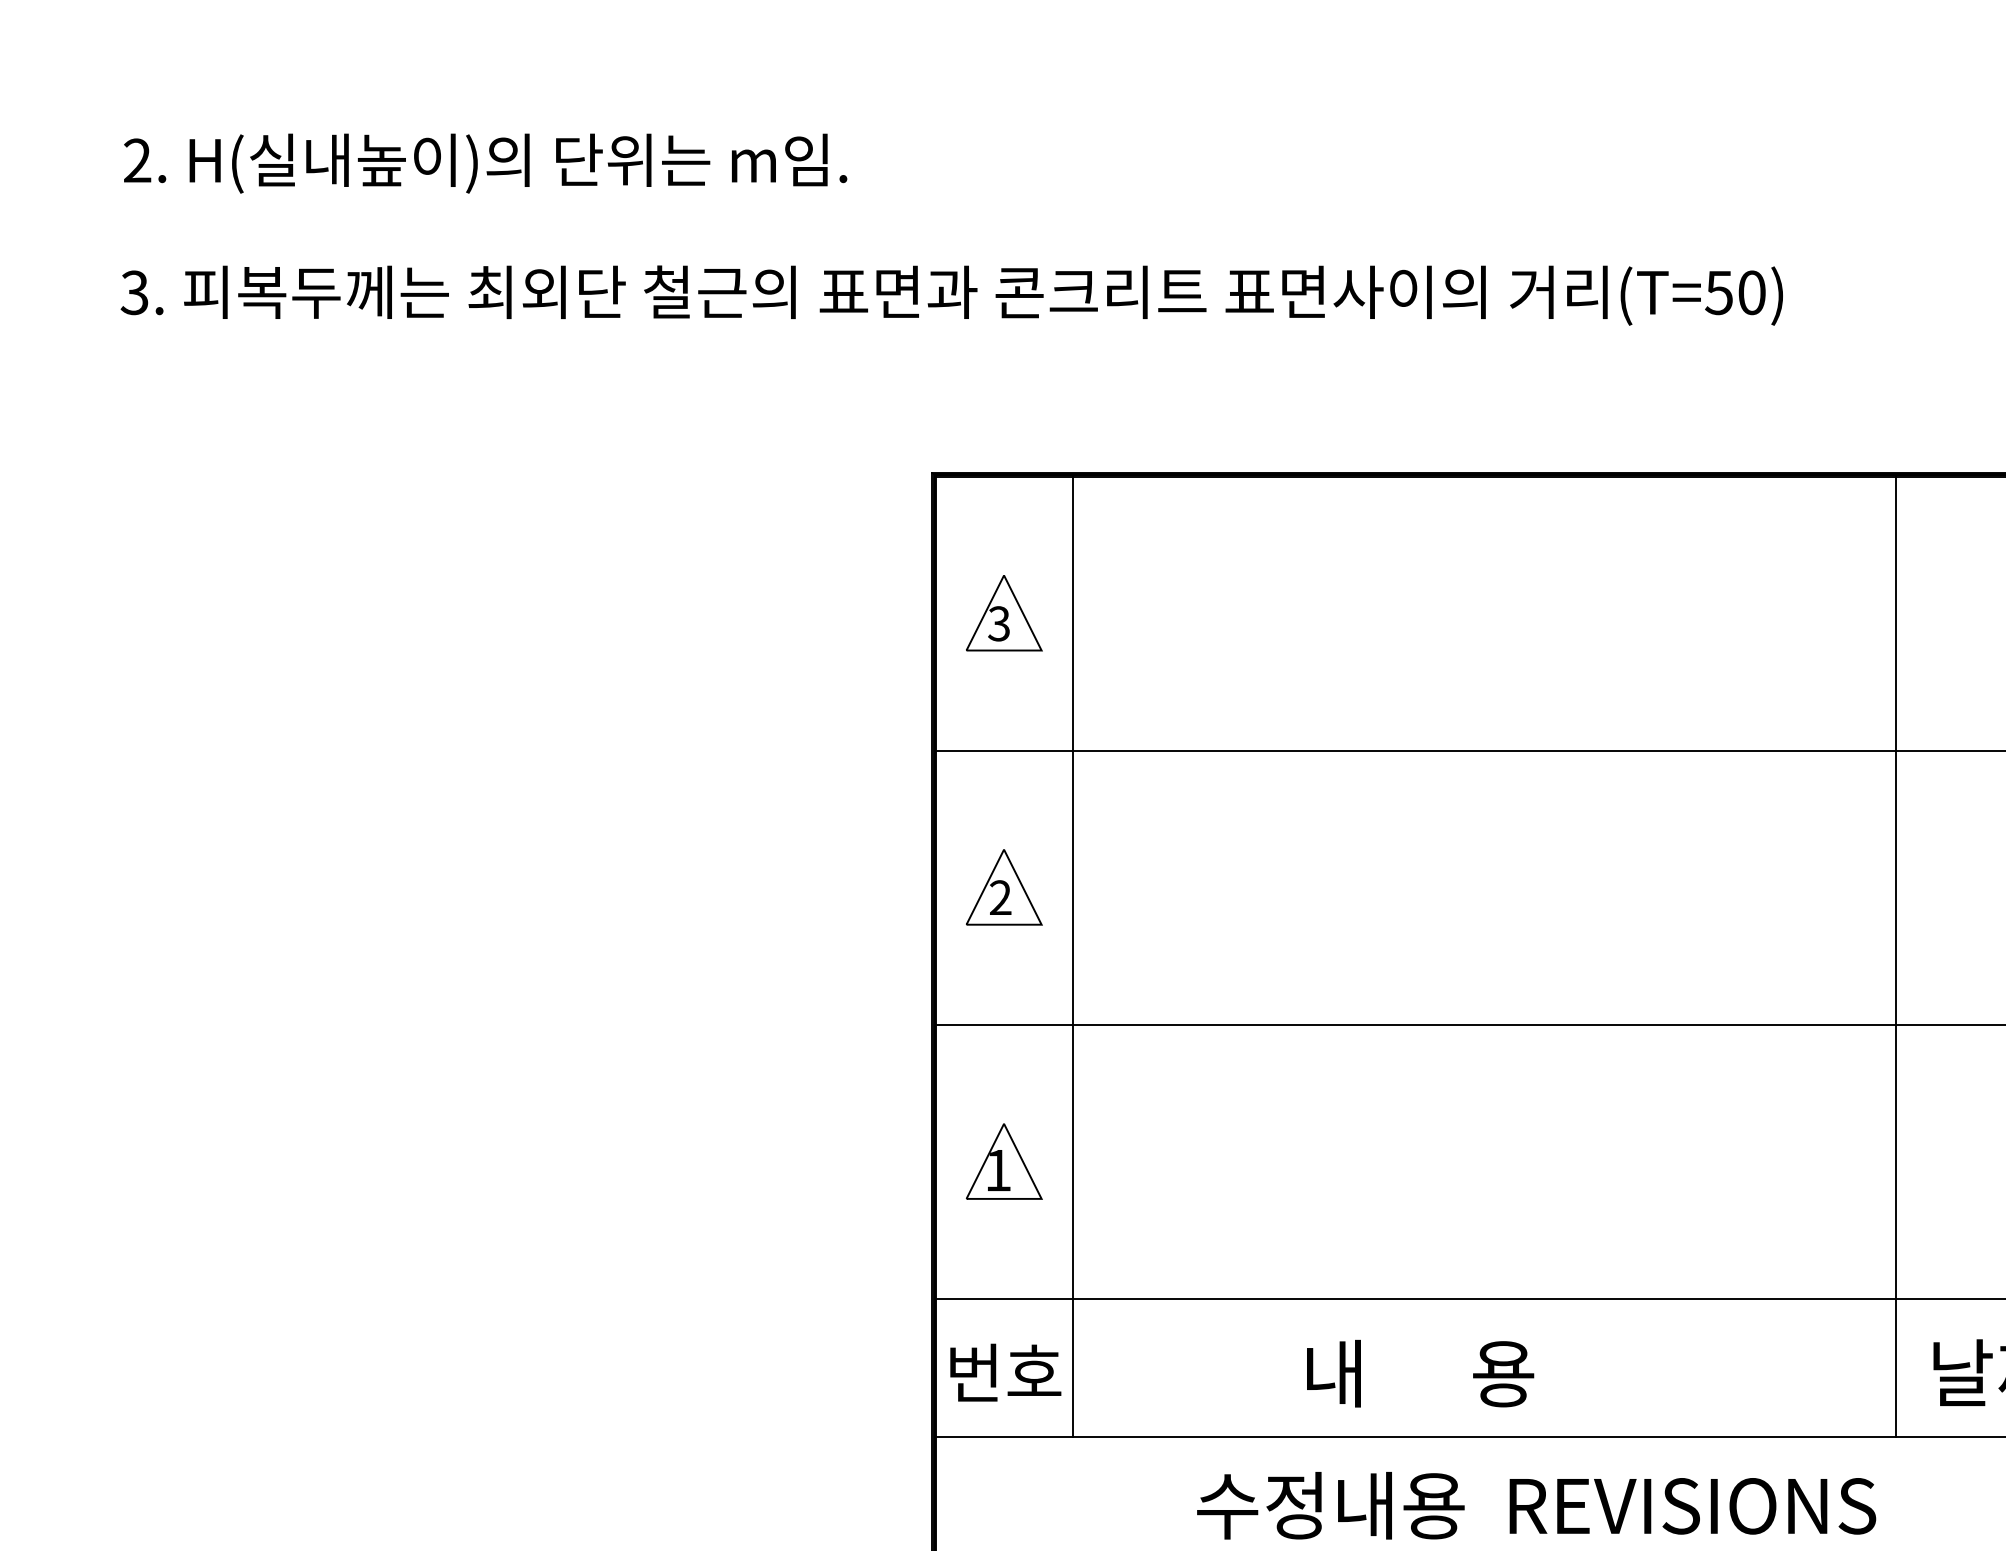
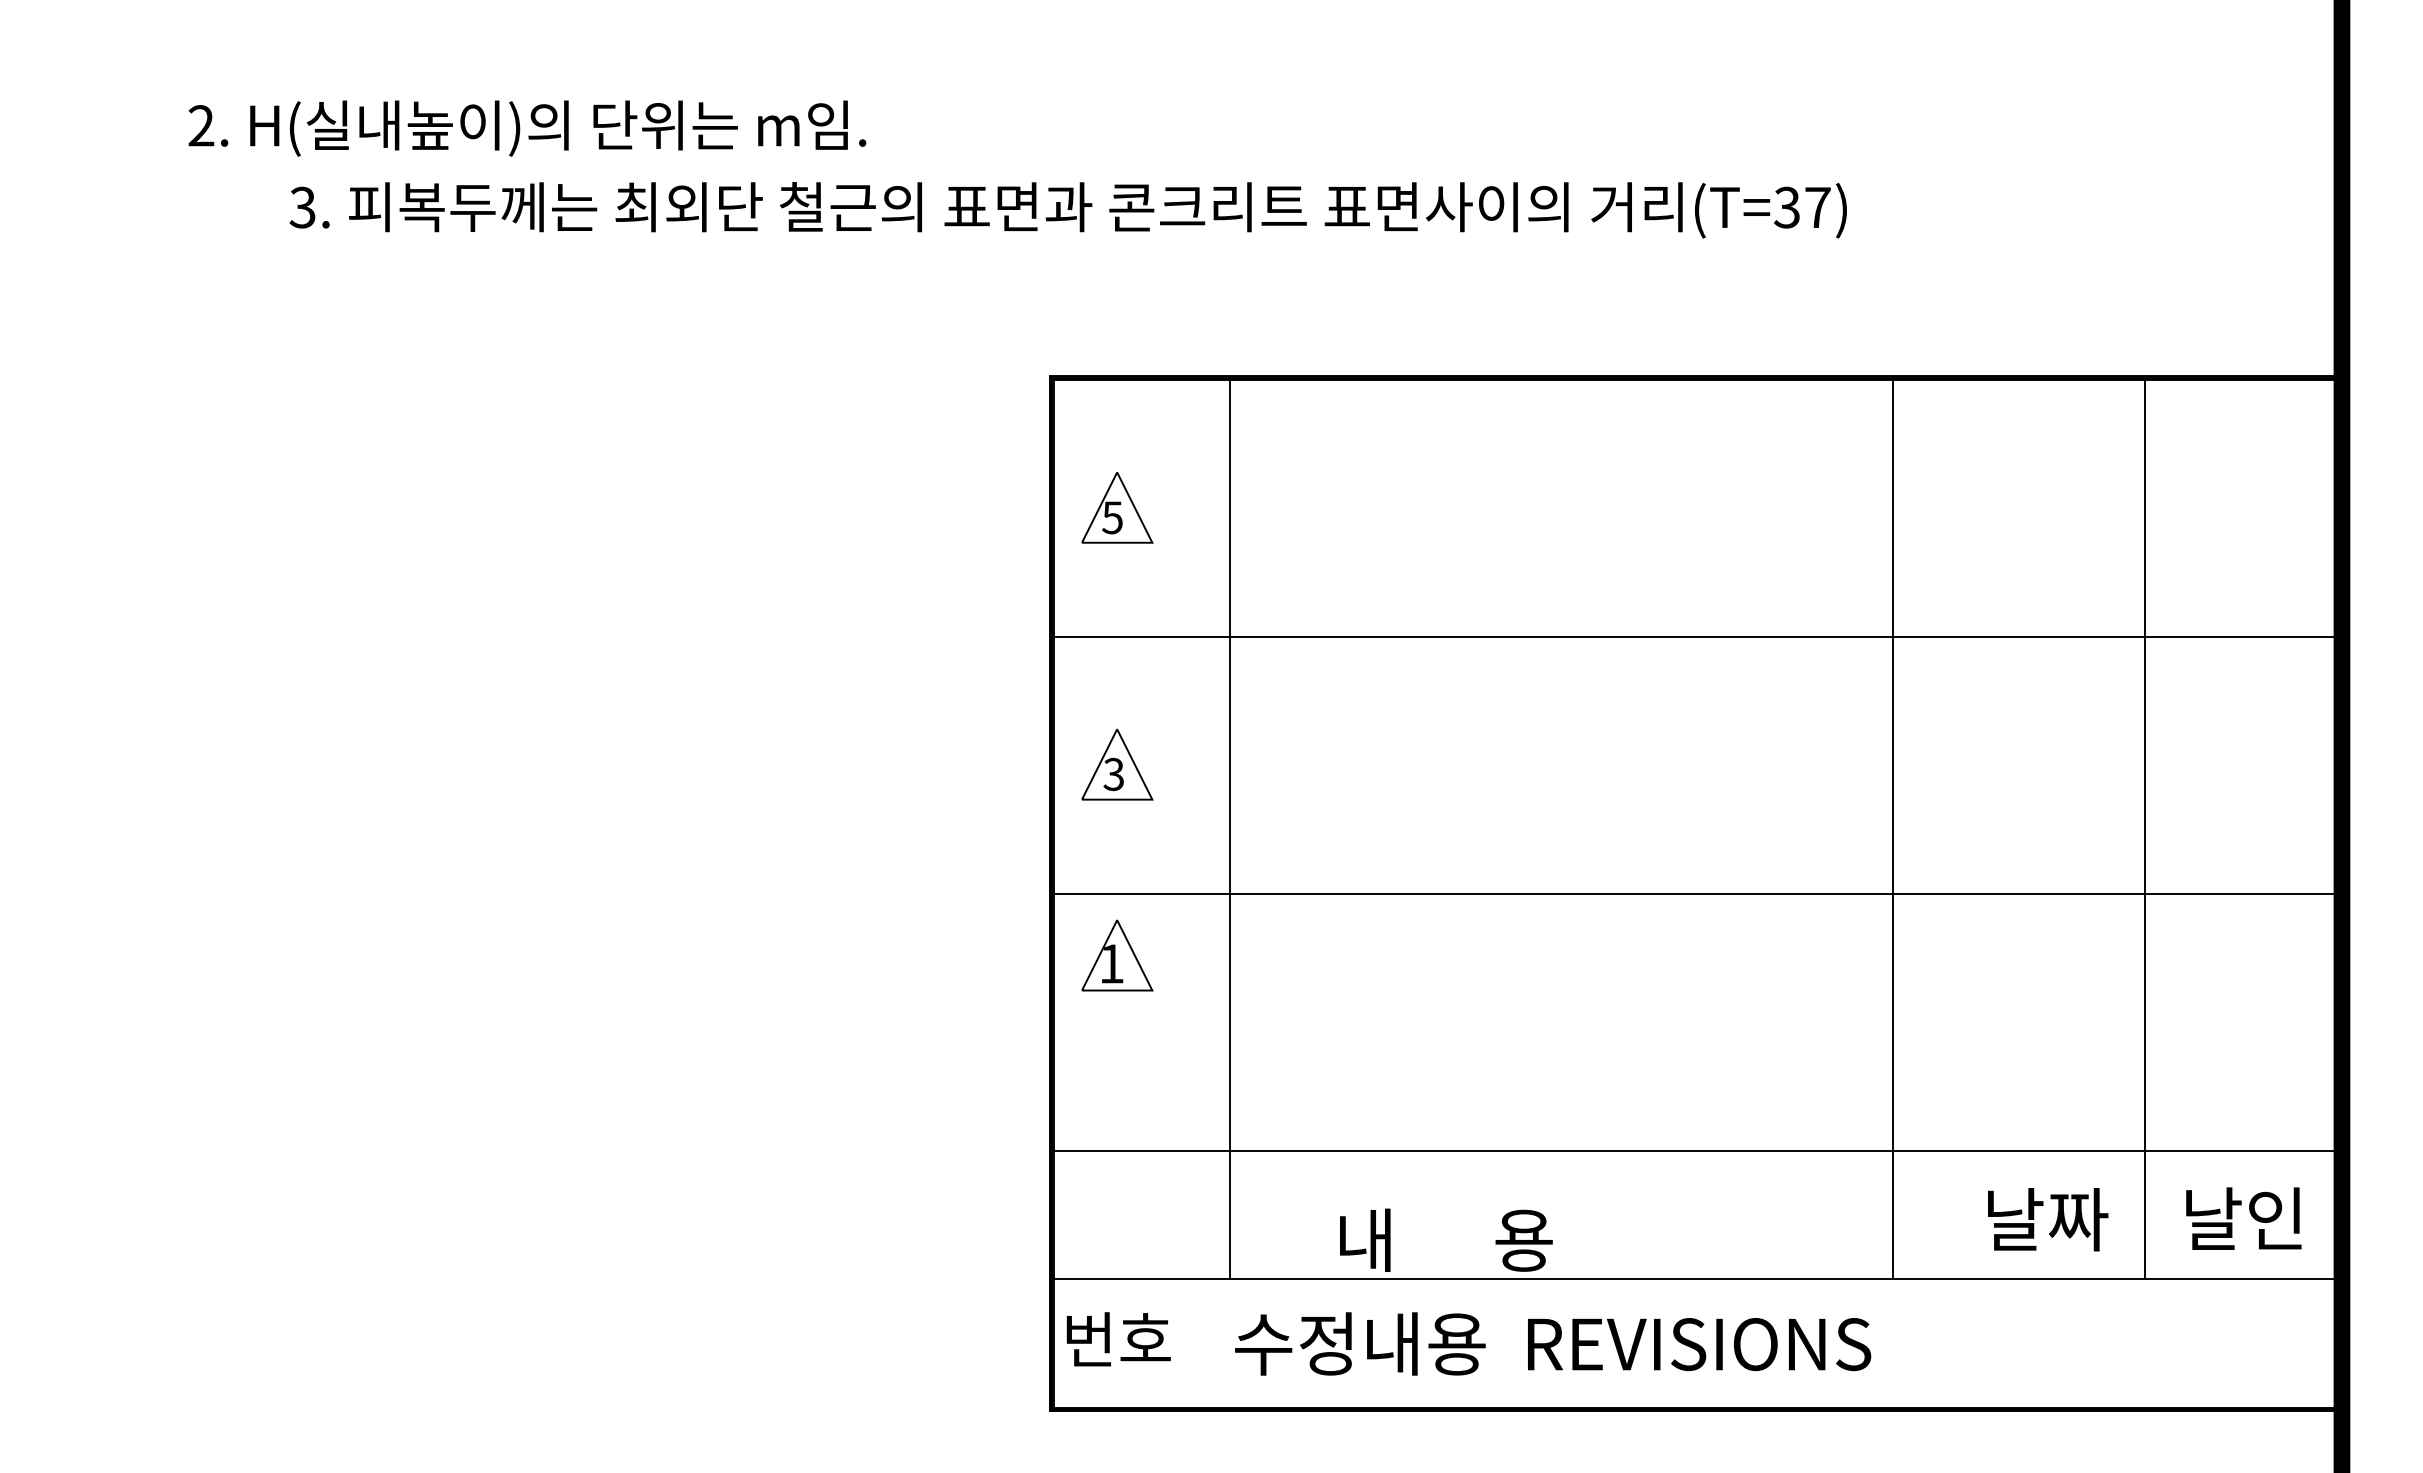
text: (485, 163) -> (527, 128), moved
text: (1735, 292) -> (1802, 207), (T=50) -> (T=37)
text: (999, 623) -> (1112, 517), 3 -> 5
text: (1000, 897) -> (1113, 774), 2 -> 3
line: (1073, 956) -> (1230, 829), moved
line: (1895, 956) -> (1892, 829), moved
part: (1004, 1161) -> (1117, 955), moved
text: (1005, 1372) -> (1118, 1339), moved
text: (1420, 1372) -> (1446, 1239), moved
text: (1537, 1505) -> (1553, 1343), moved

